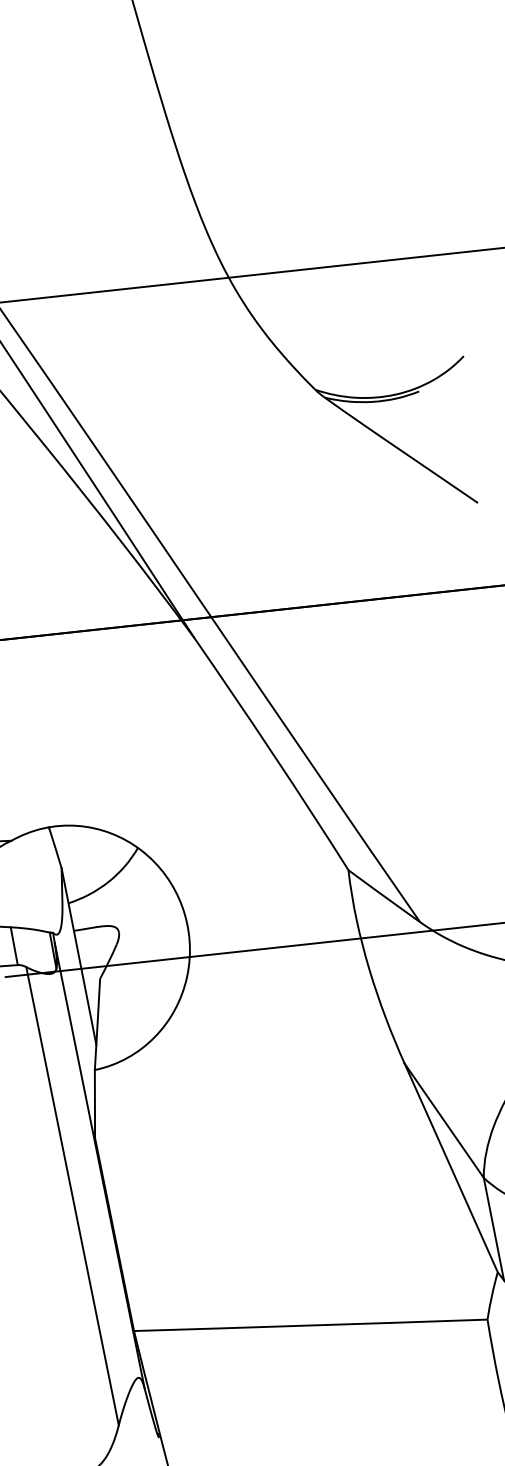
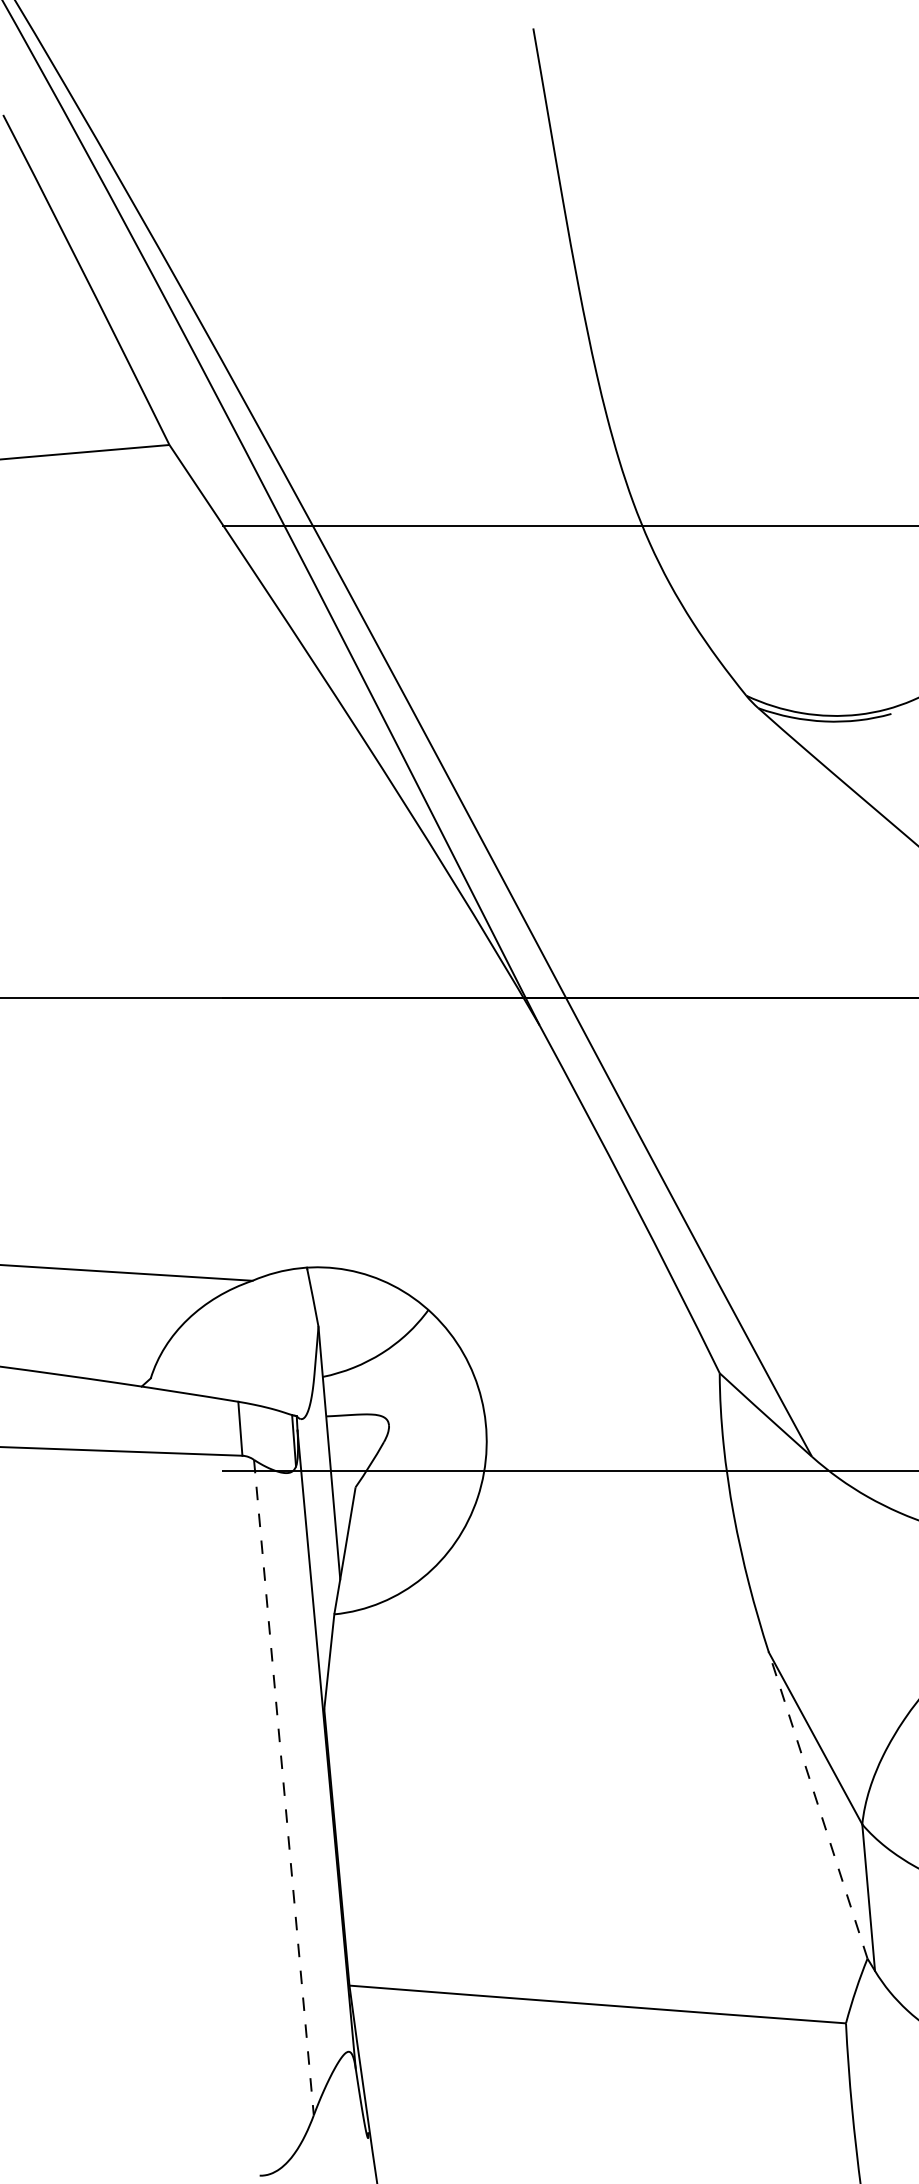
line: (451, 1167) -> (818, 1805), solid -> dashed
line: (72, 1196) -> (283, 1788), solid -> dashed

